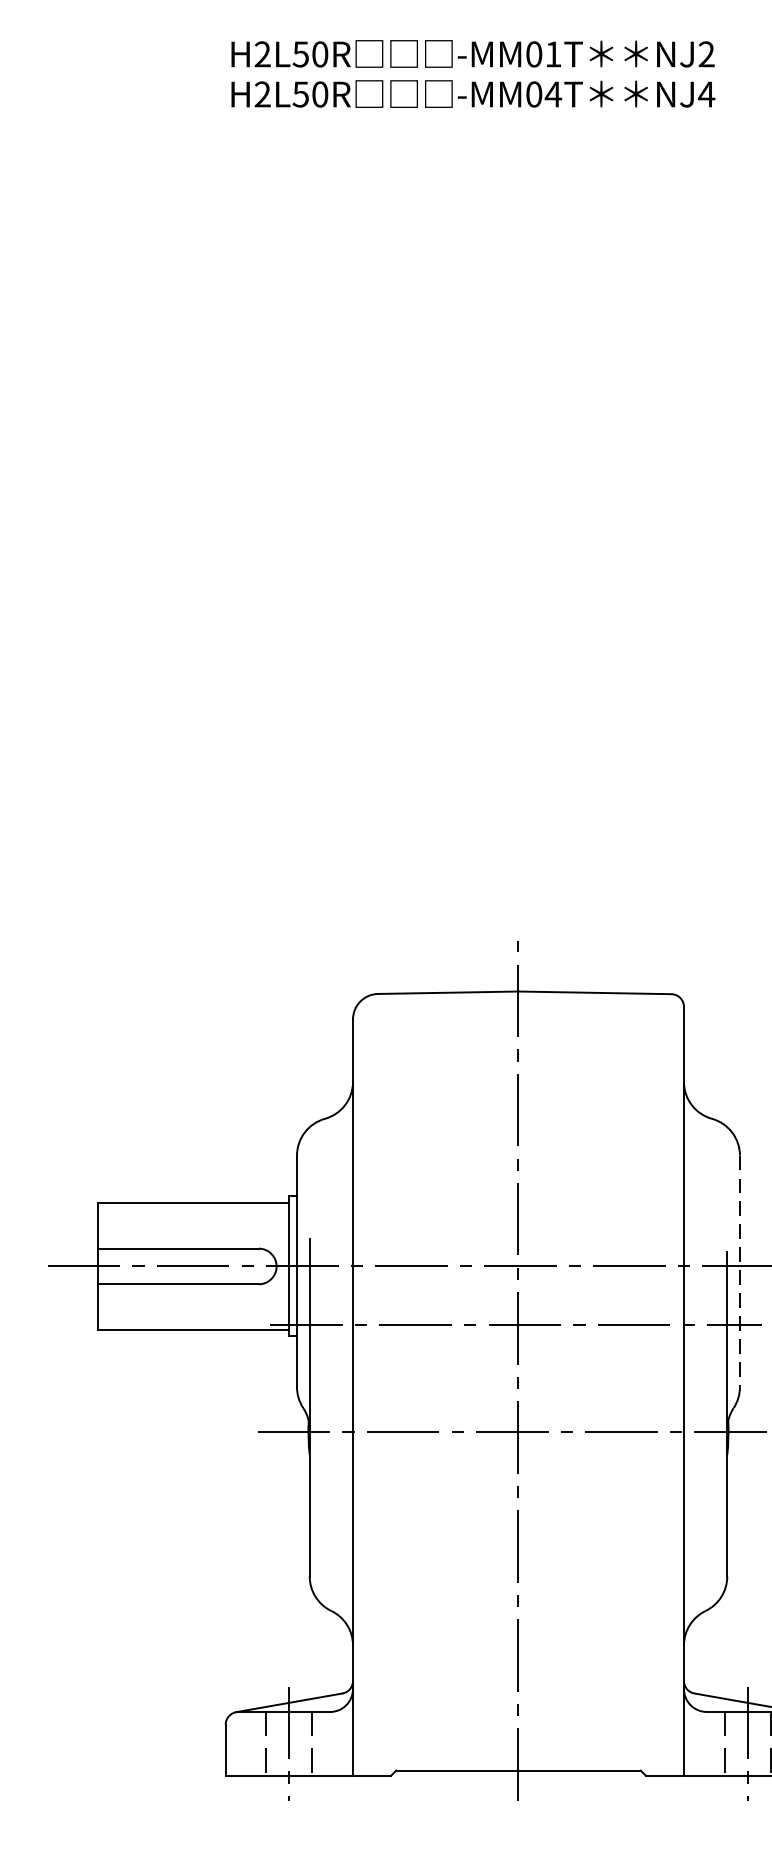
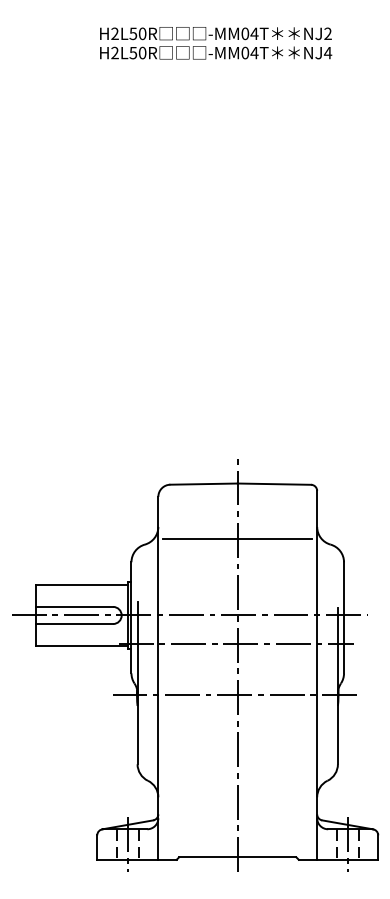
text: (553, 53) -> (254, 33), -MM01T -> -MM04T
line: (517, 1106) -> (237, 538), added
line: (740, 1270) -> (344, 617), dashed -> solid

